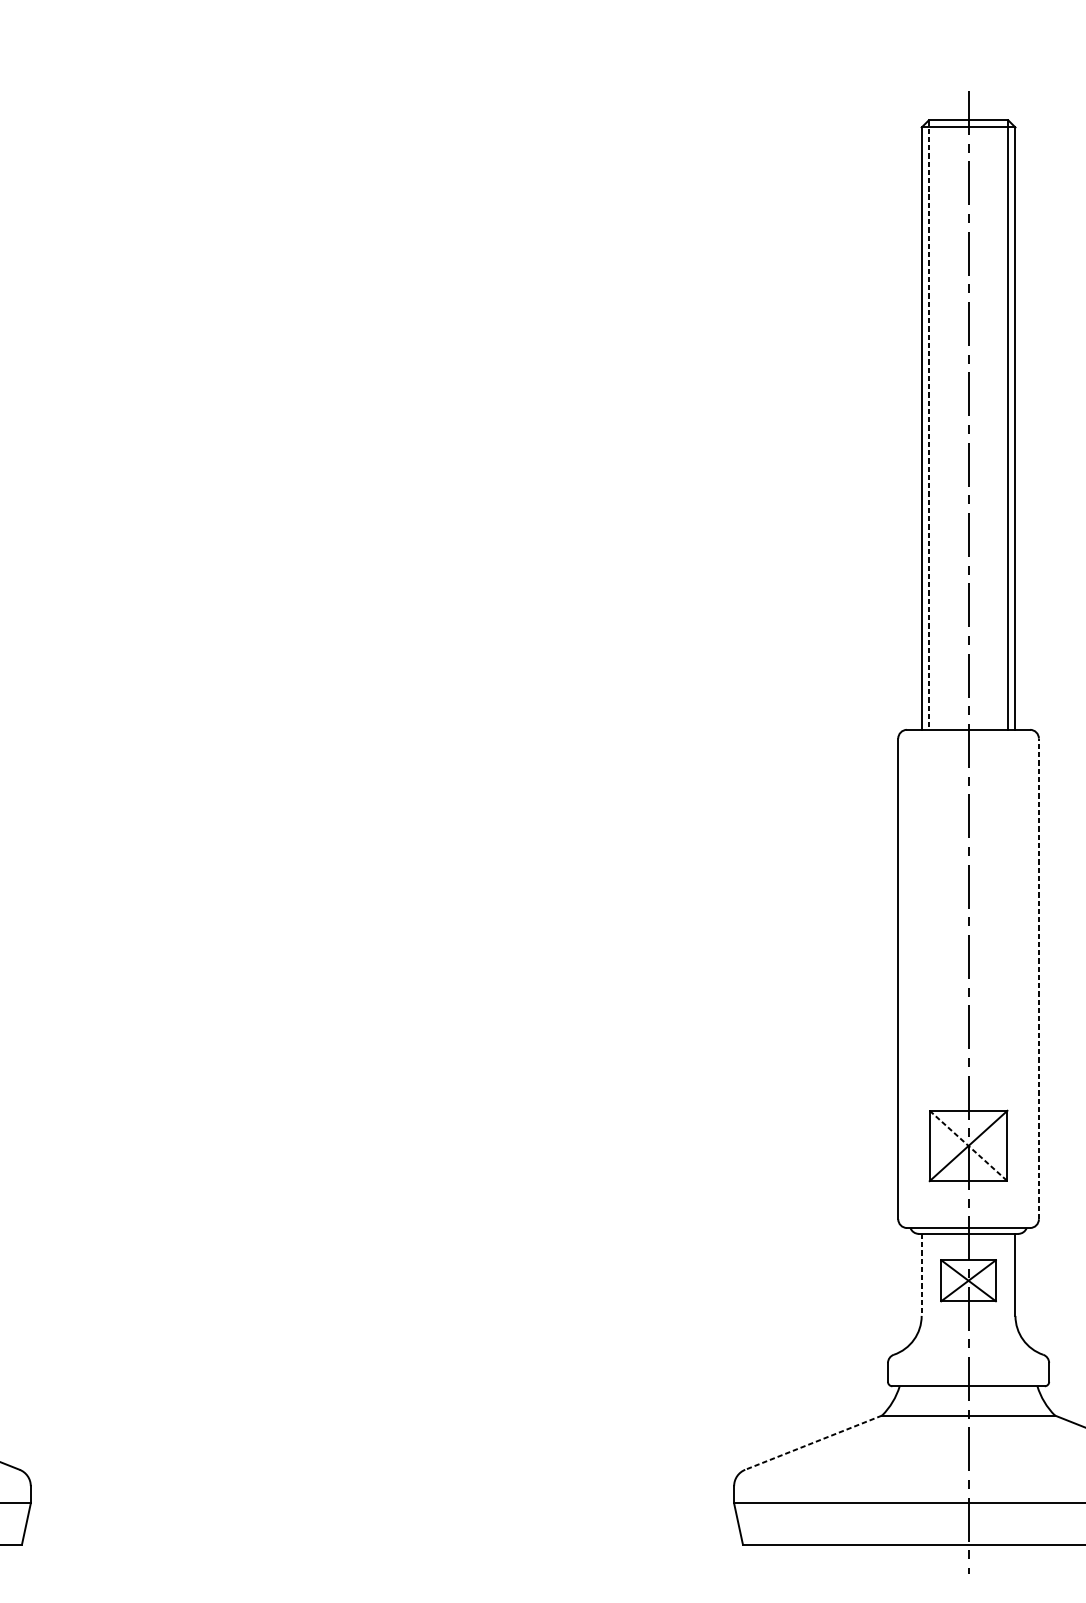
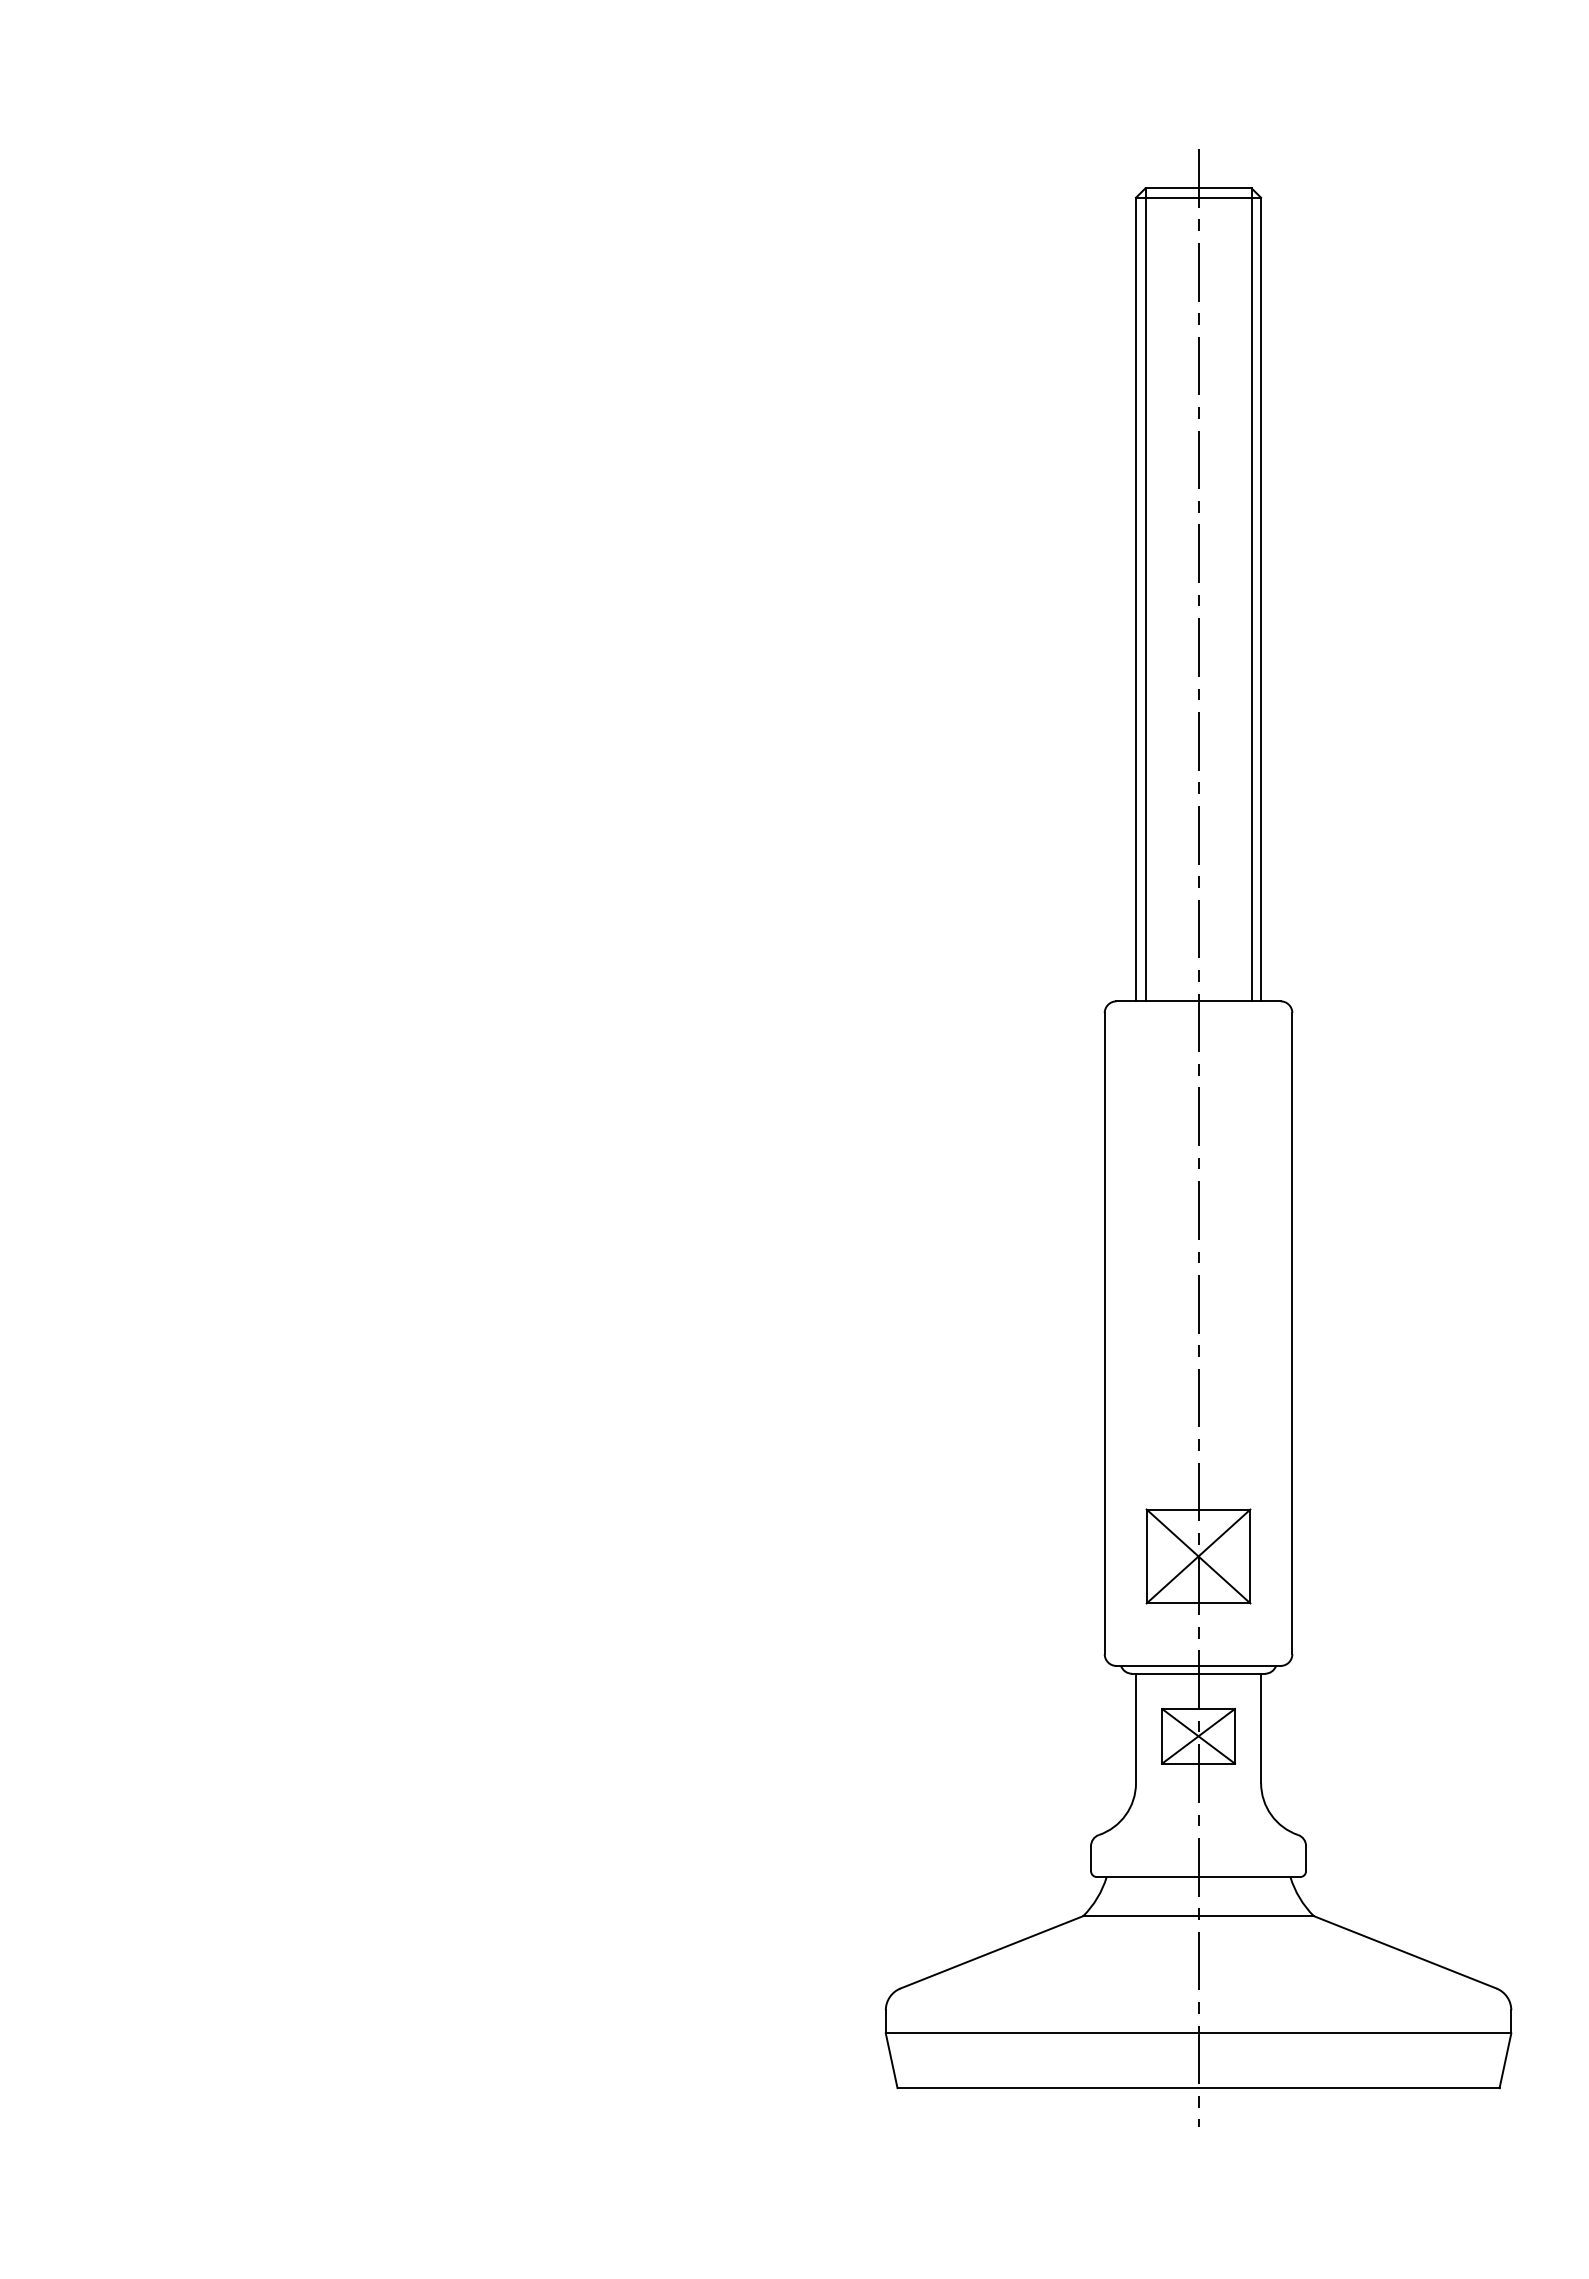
line: (928, 424) -> (1145, 594), dashed -> solid
line: (1038, 978) -> (1292, 1333), dashed -> solid
line: (968, 1145) -> (1198, 1556), dashed -> solid
line: (922, 1274) -> (1136, 1728), dashed -> solid
line: (813, 1442) -> (991, 1952), dashed -> solid

